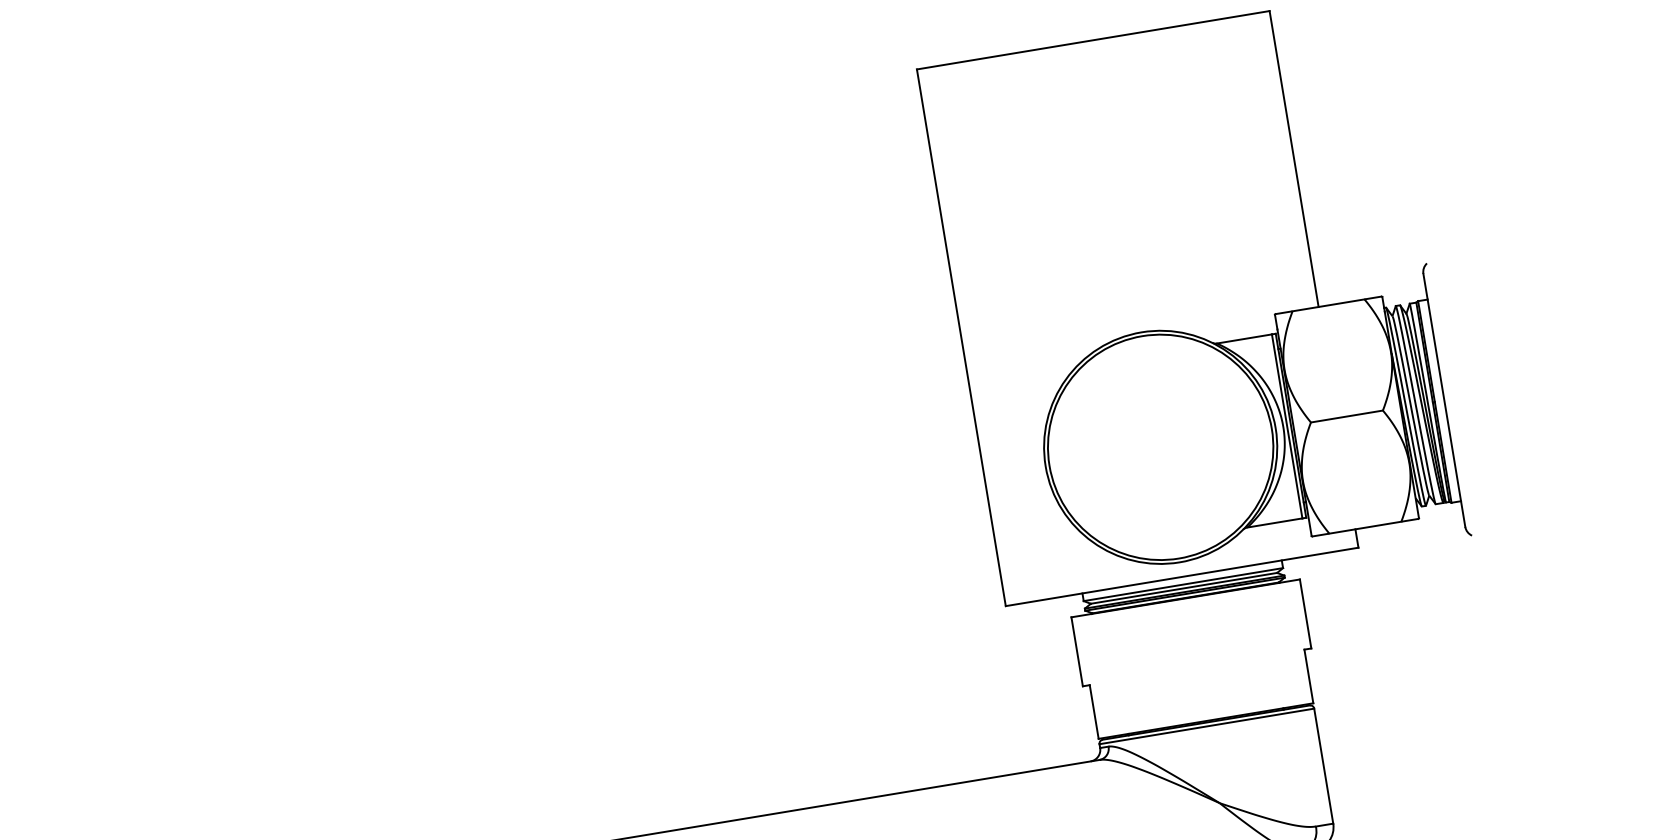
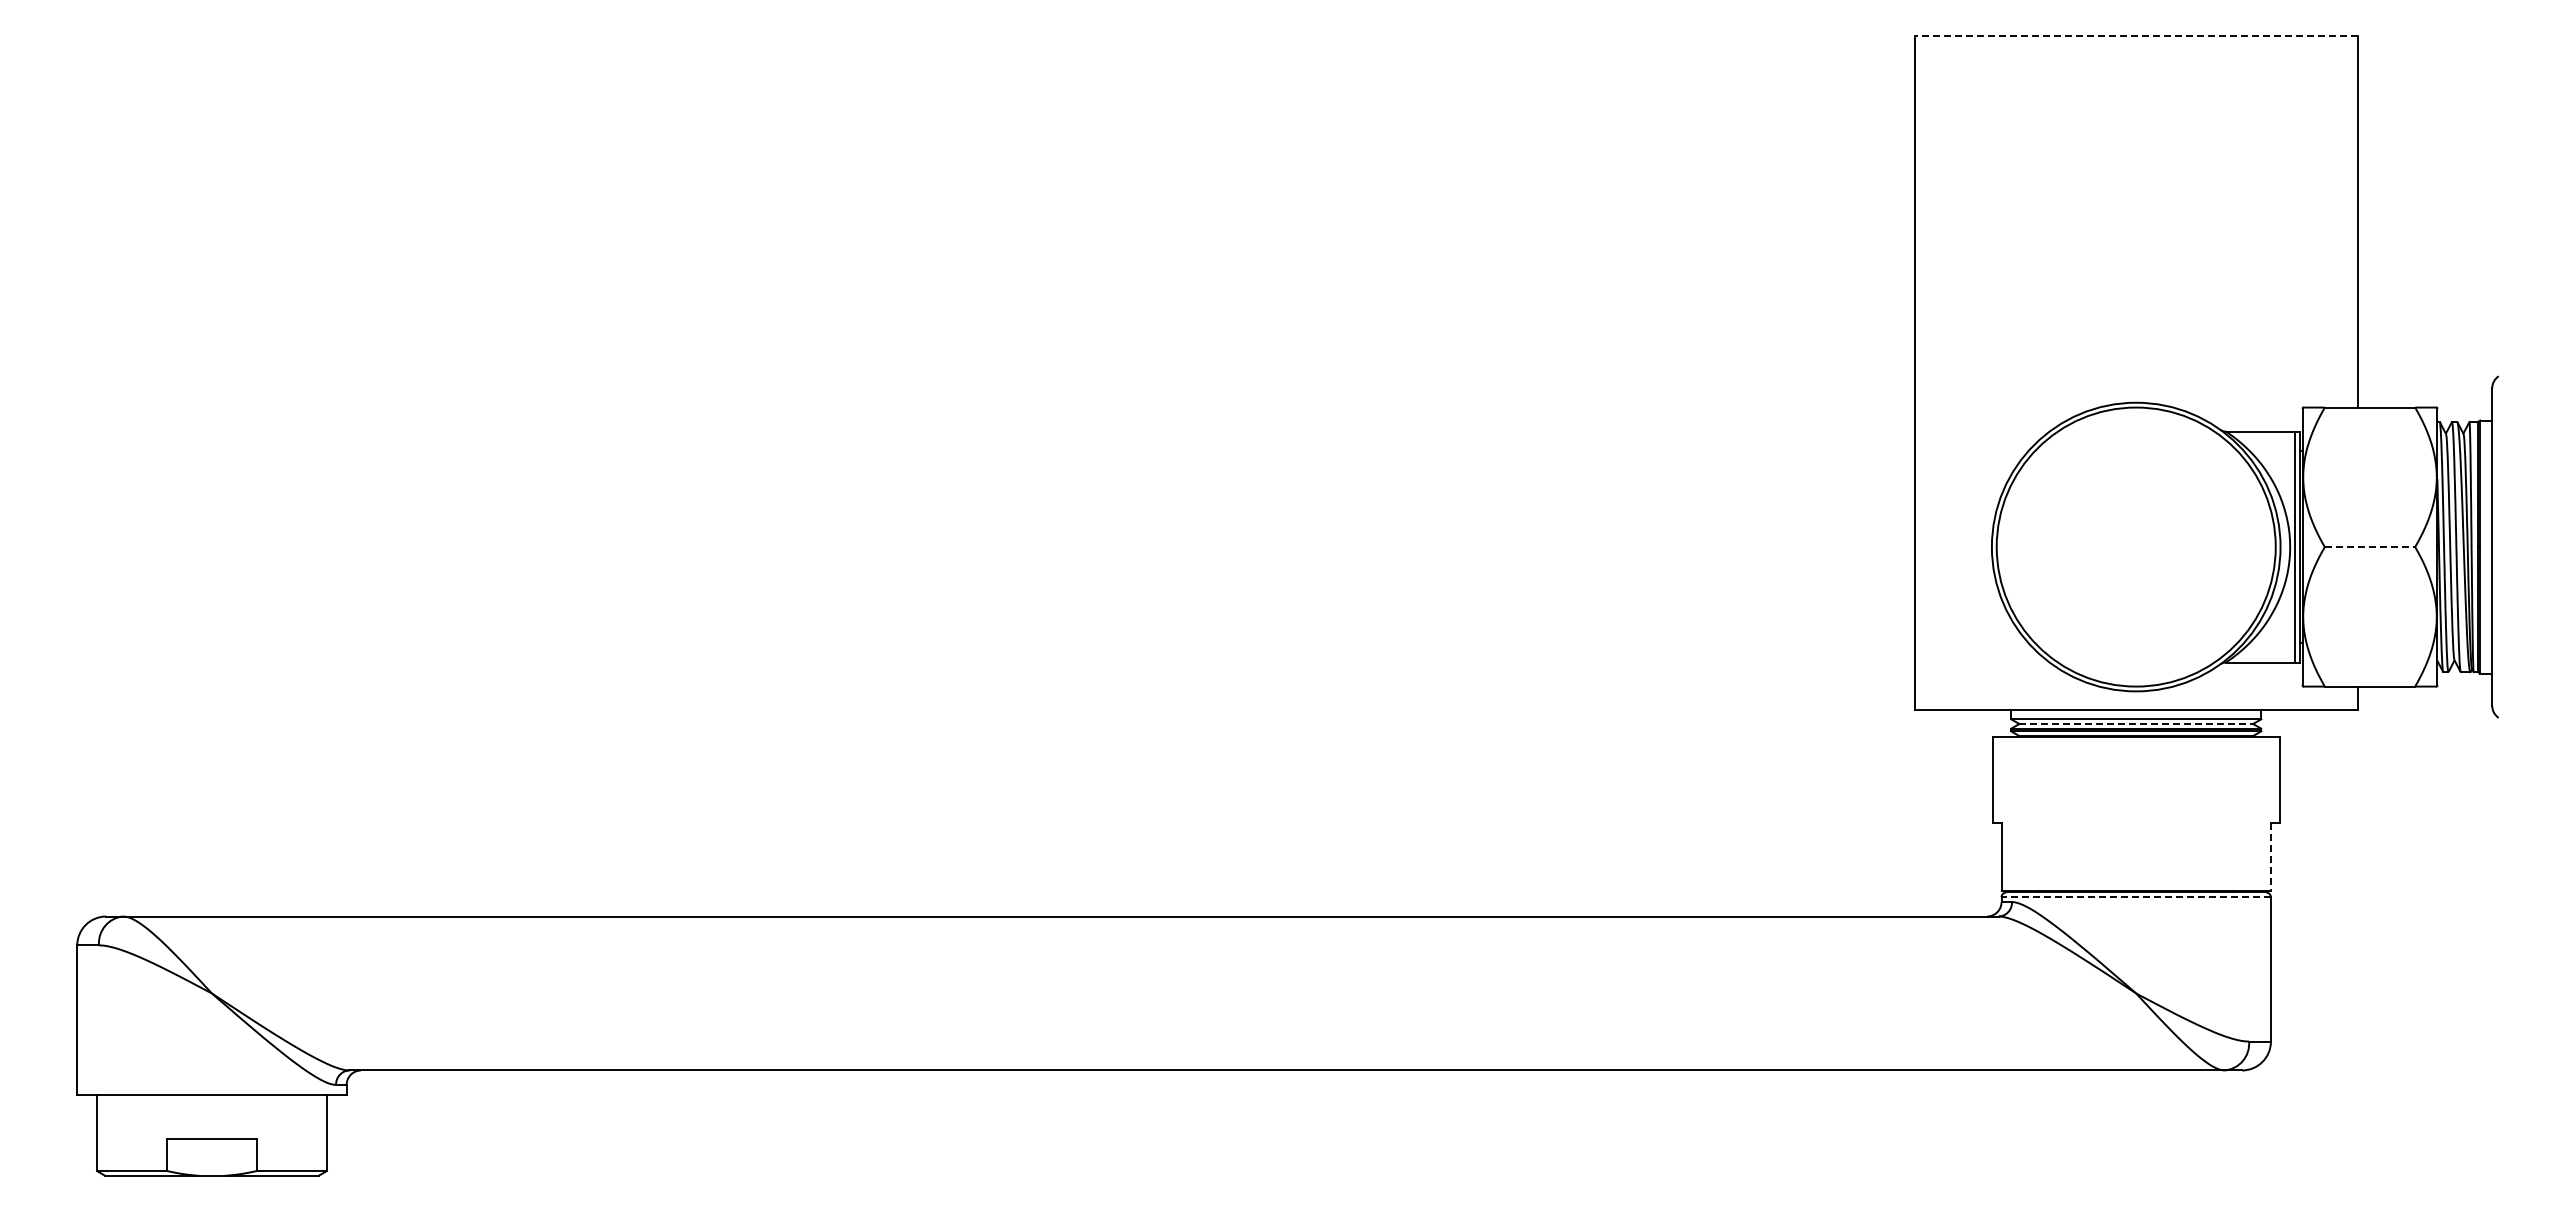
line: (1092, 40) -> (2135, 36), solid -> dashed
line: (1347, 416) -> (2370, 547), solid -> dashed
line: (1184, 588) -> (2136, 724), solid -> dashed
line: (1308, 676) -> (2270, 856), solid -> dashed
line: (1207, 726) -> (2136, 897), solid -> dashed

